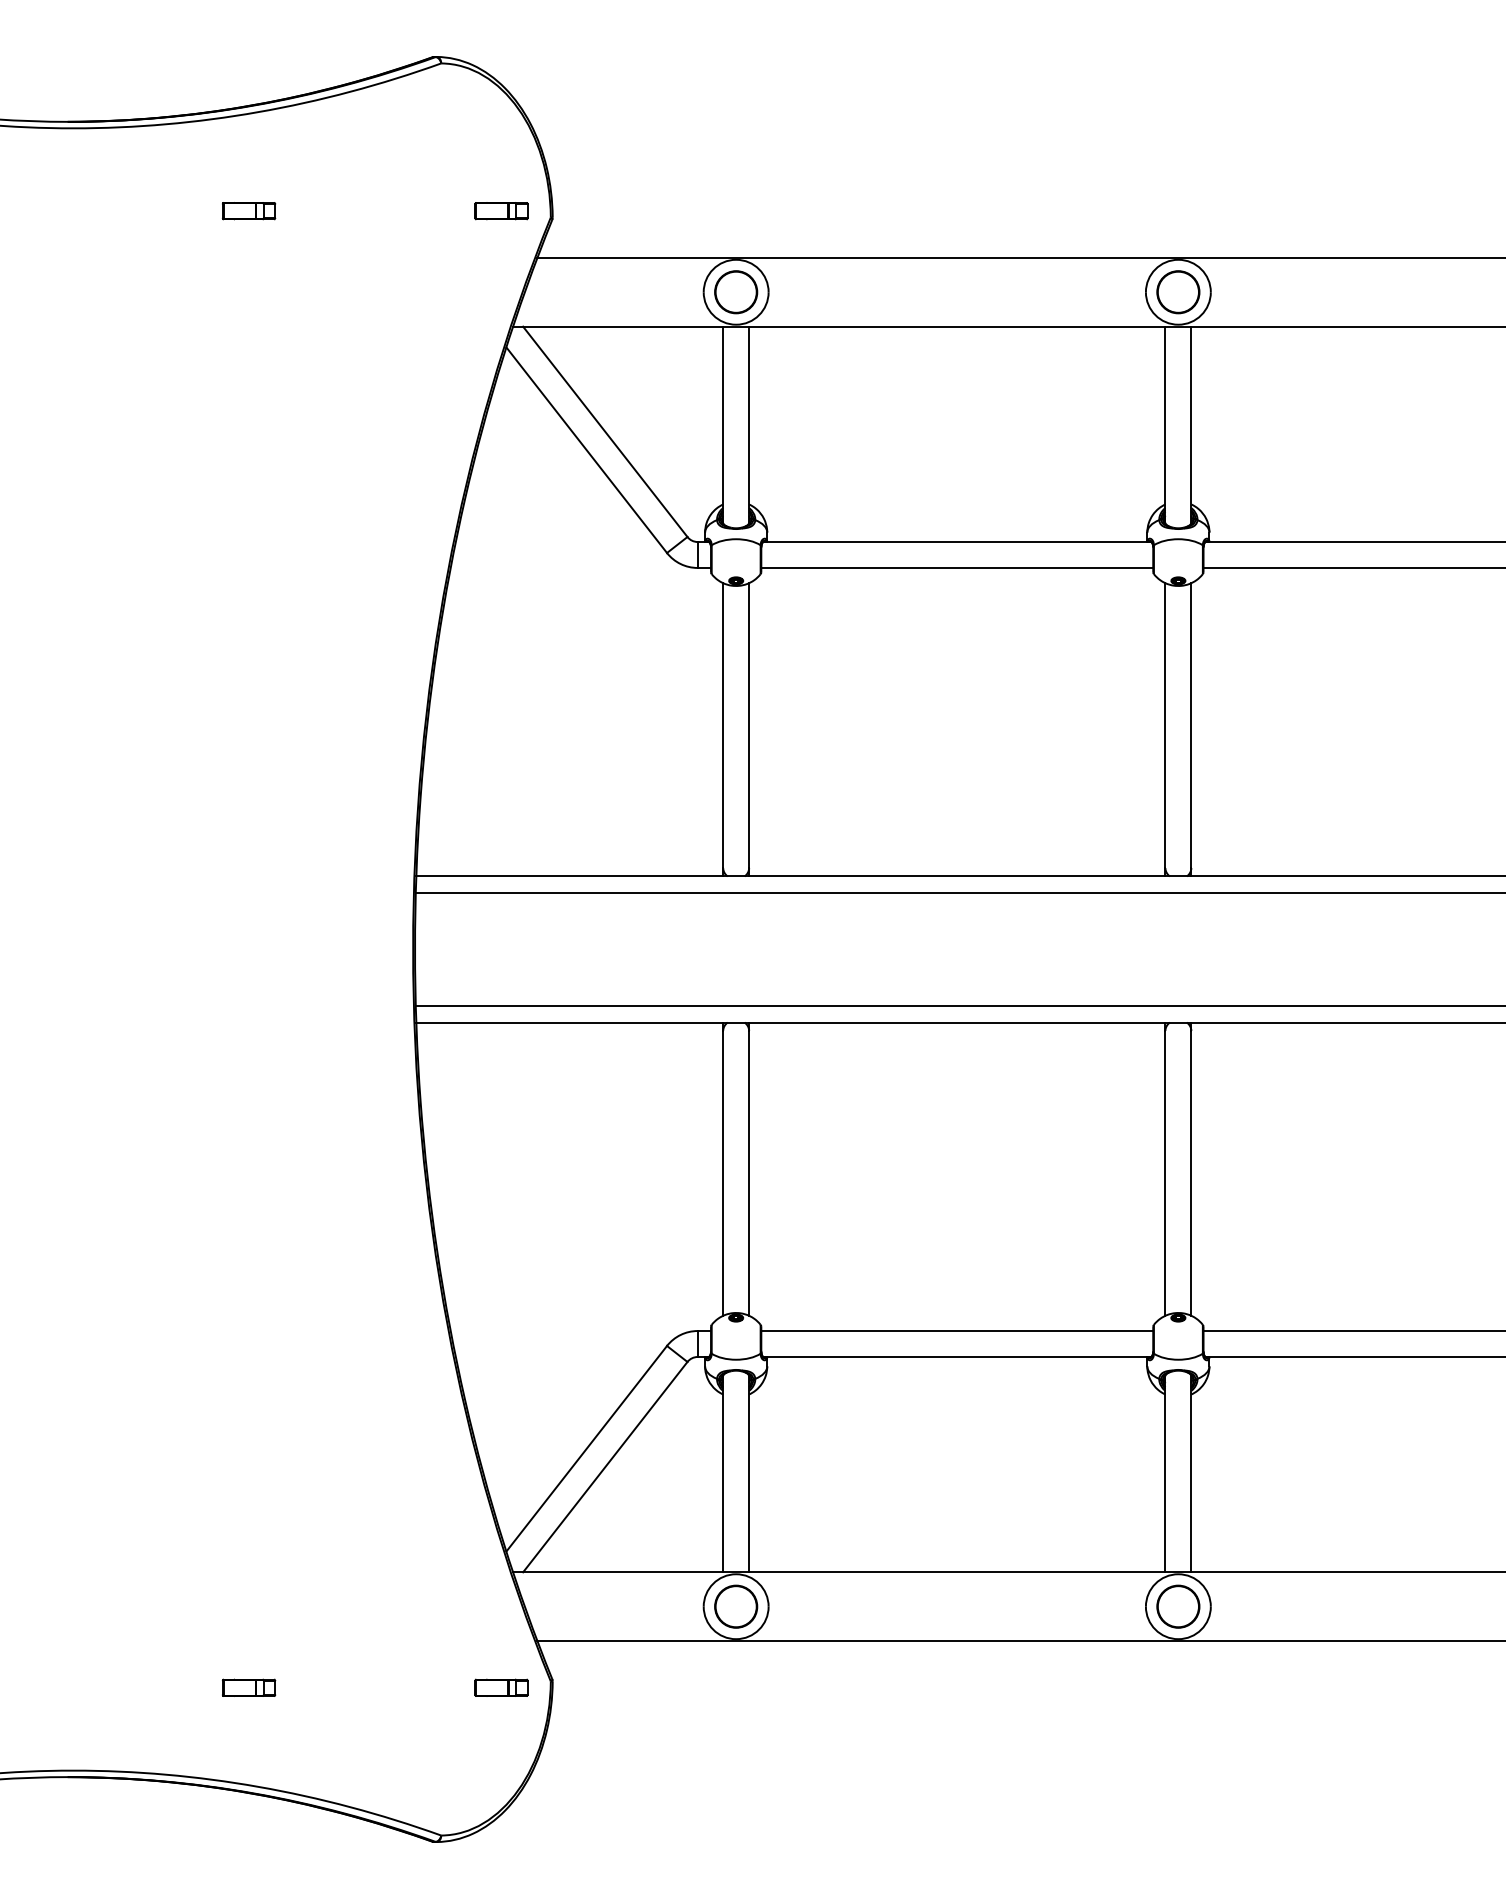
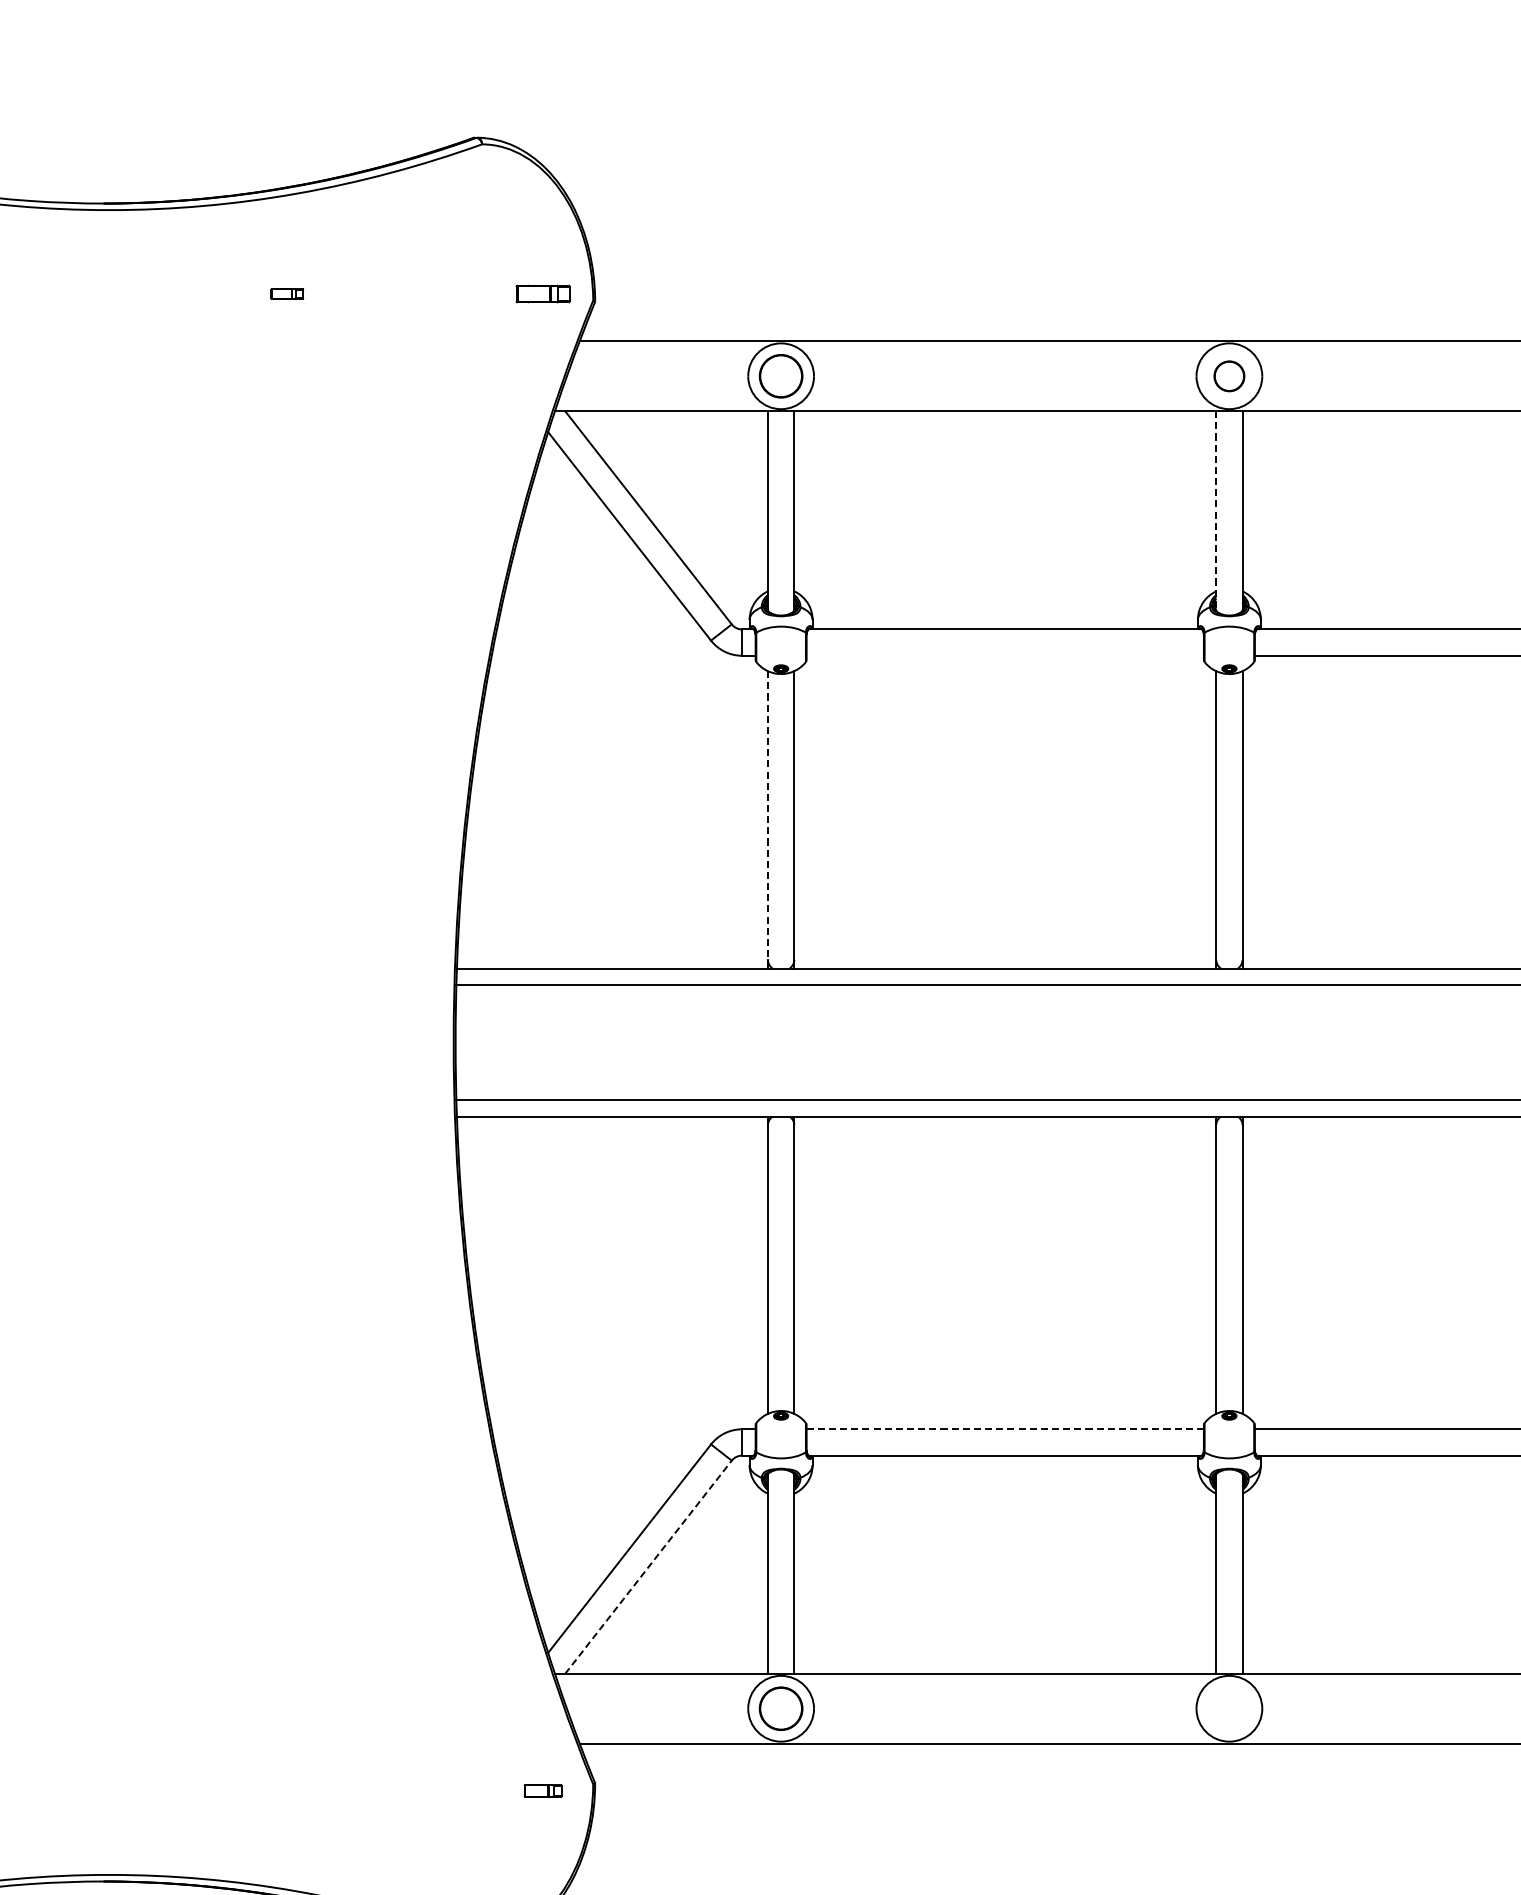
part: (248, 211) -> (286, 294), size x0.6
circle: (1178, 292) -> (1229, 376), size x0.7
line: (1165, 425) -> (1216, 511), solid -> dashed
line: (957, 567) -> (1005, 655), removed
line: (723, 726) -> (768, 816), solid -> dashed
line: (957, 1331) -> (1005, 1429), solid -> dashed
line: (605, 1466) -> (648, 1566), solid -> dashed
circle: (1178, 1606) -> (1229, 1708), removed
part: (248, 1687) -> (286, 1790), removed
part: (501, 1687) -> (543, 1790), size x0.7

